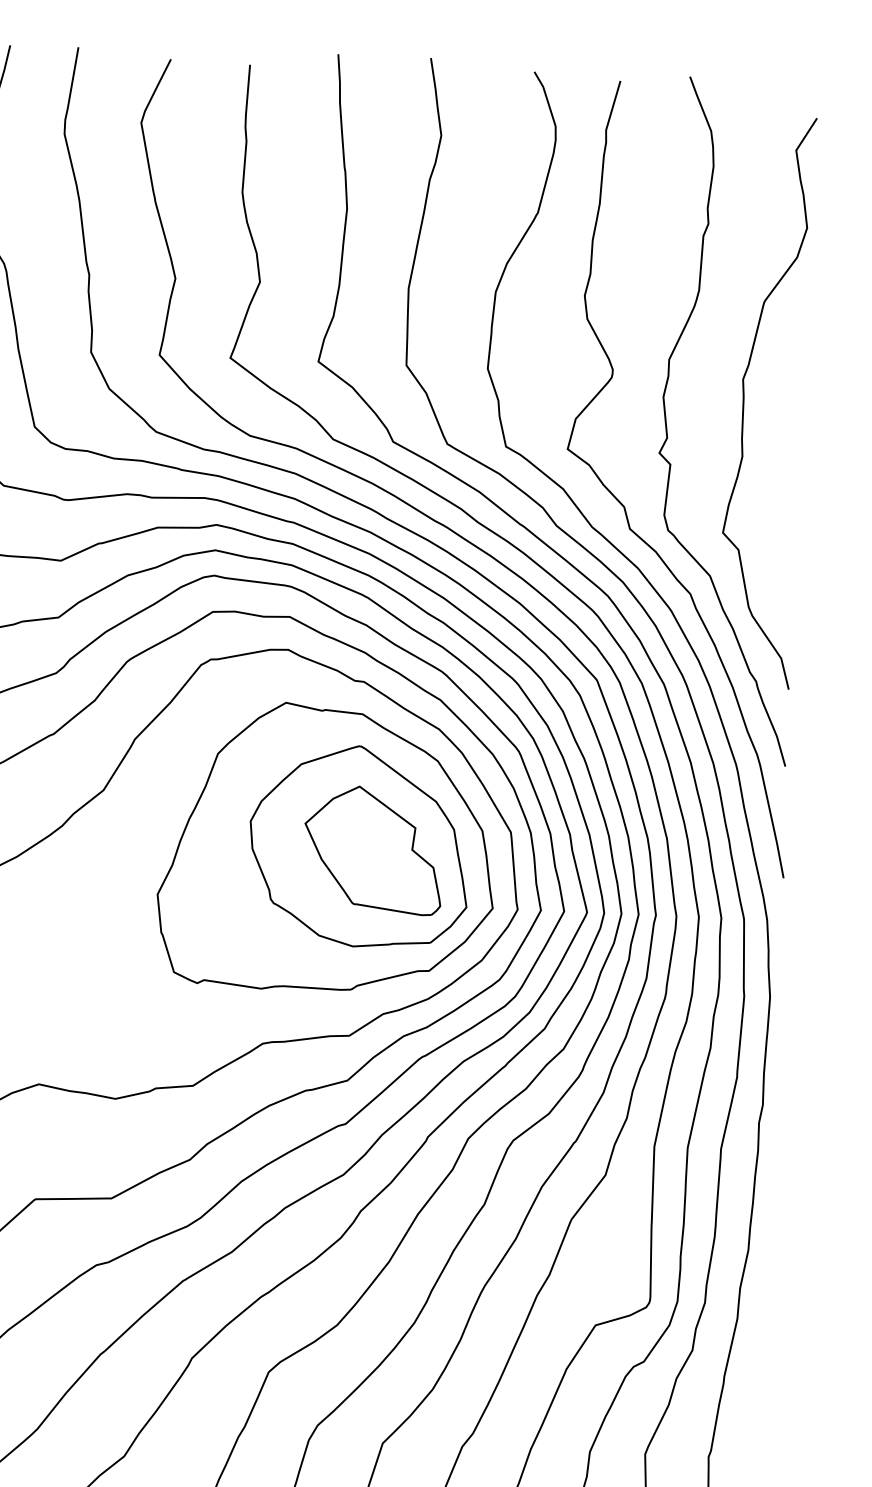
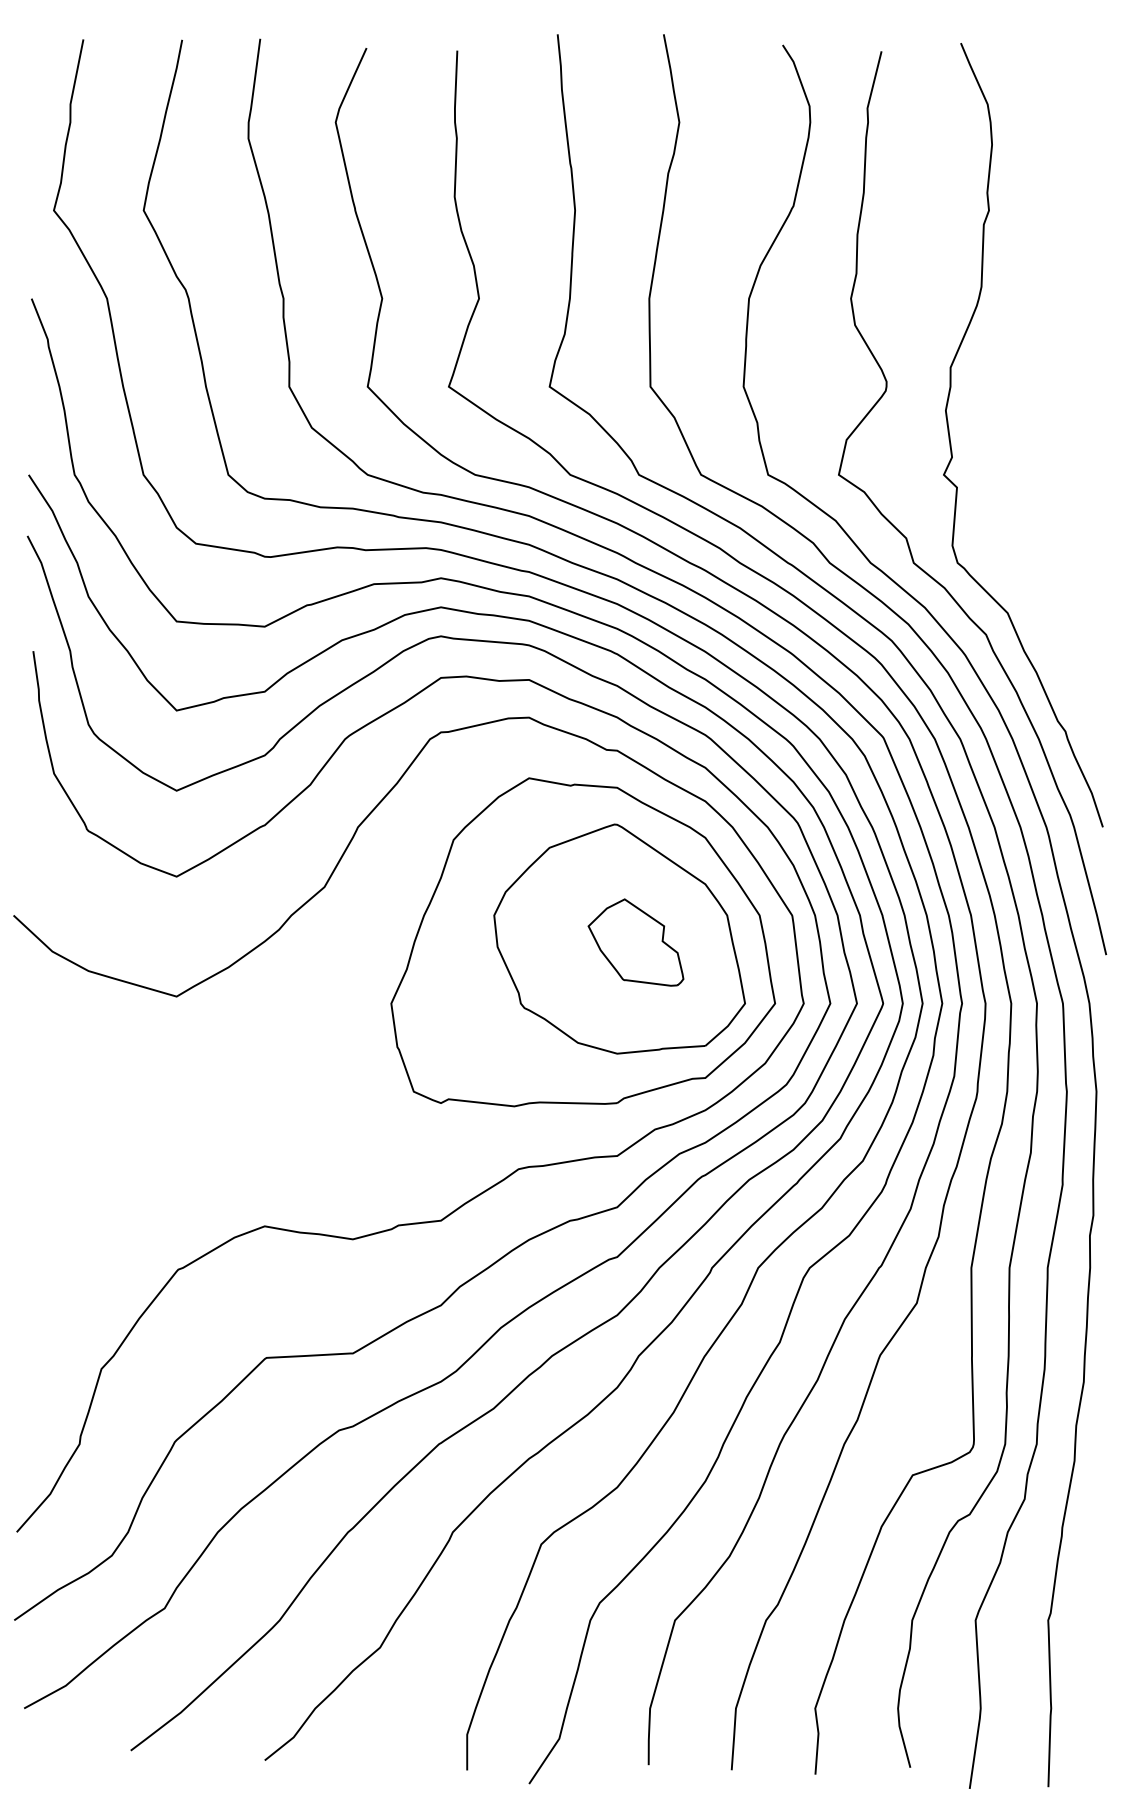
curve: (744, 401) -> (1038, 411), removed
part: (373, 850) -> (635, 942), size x0.6

